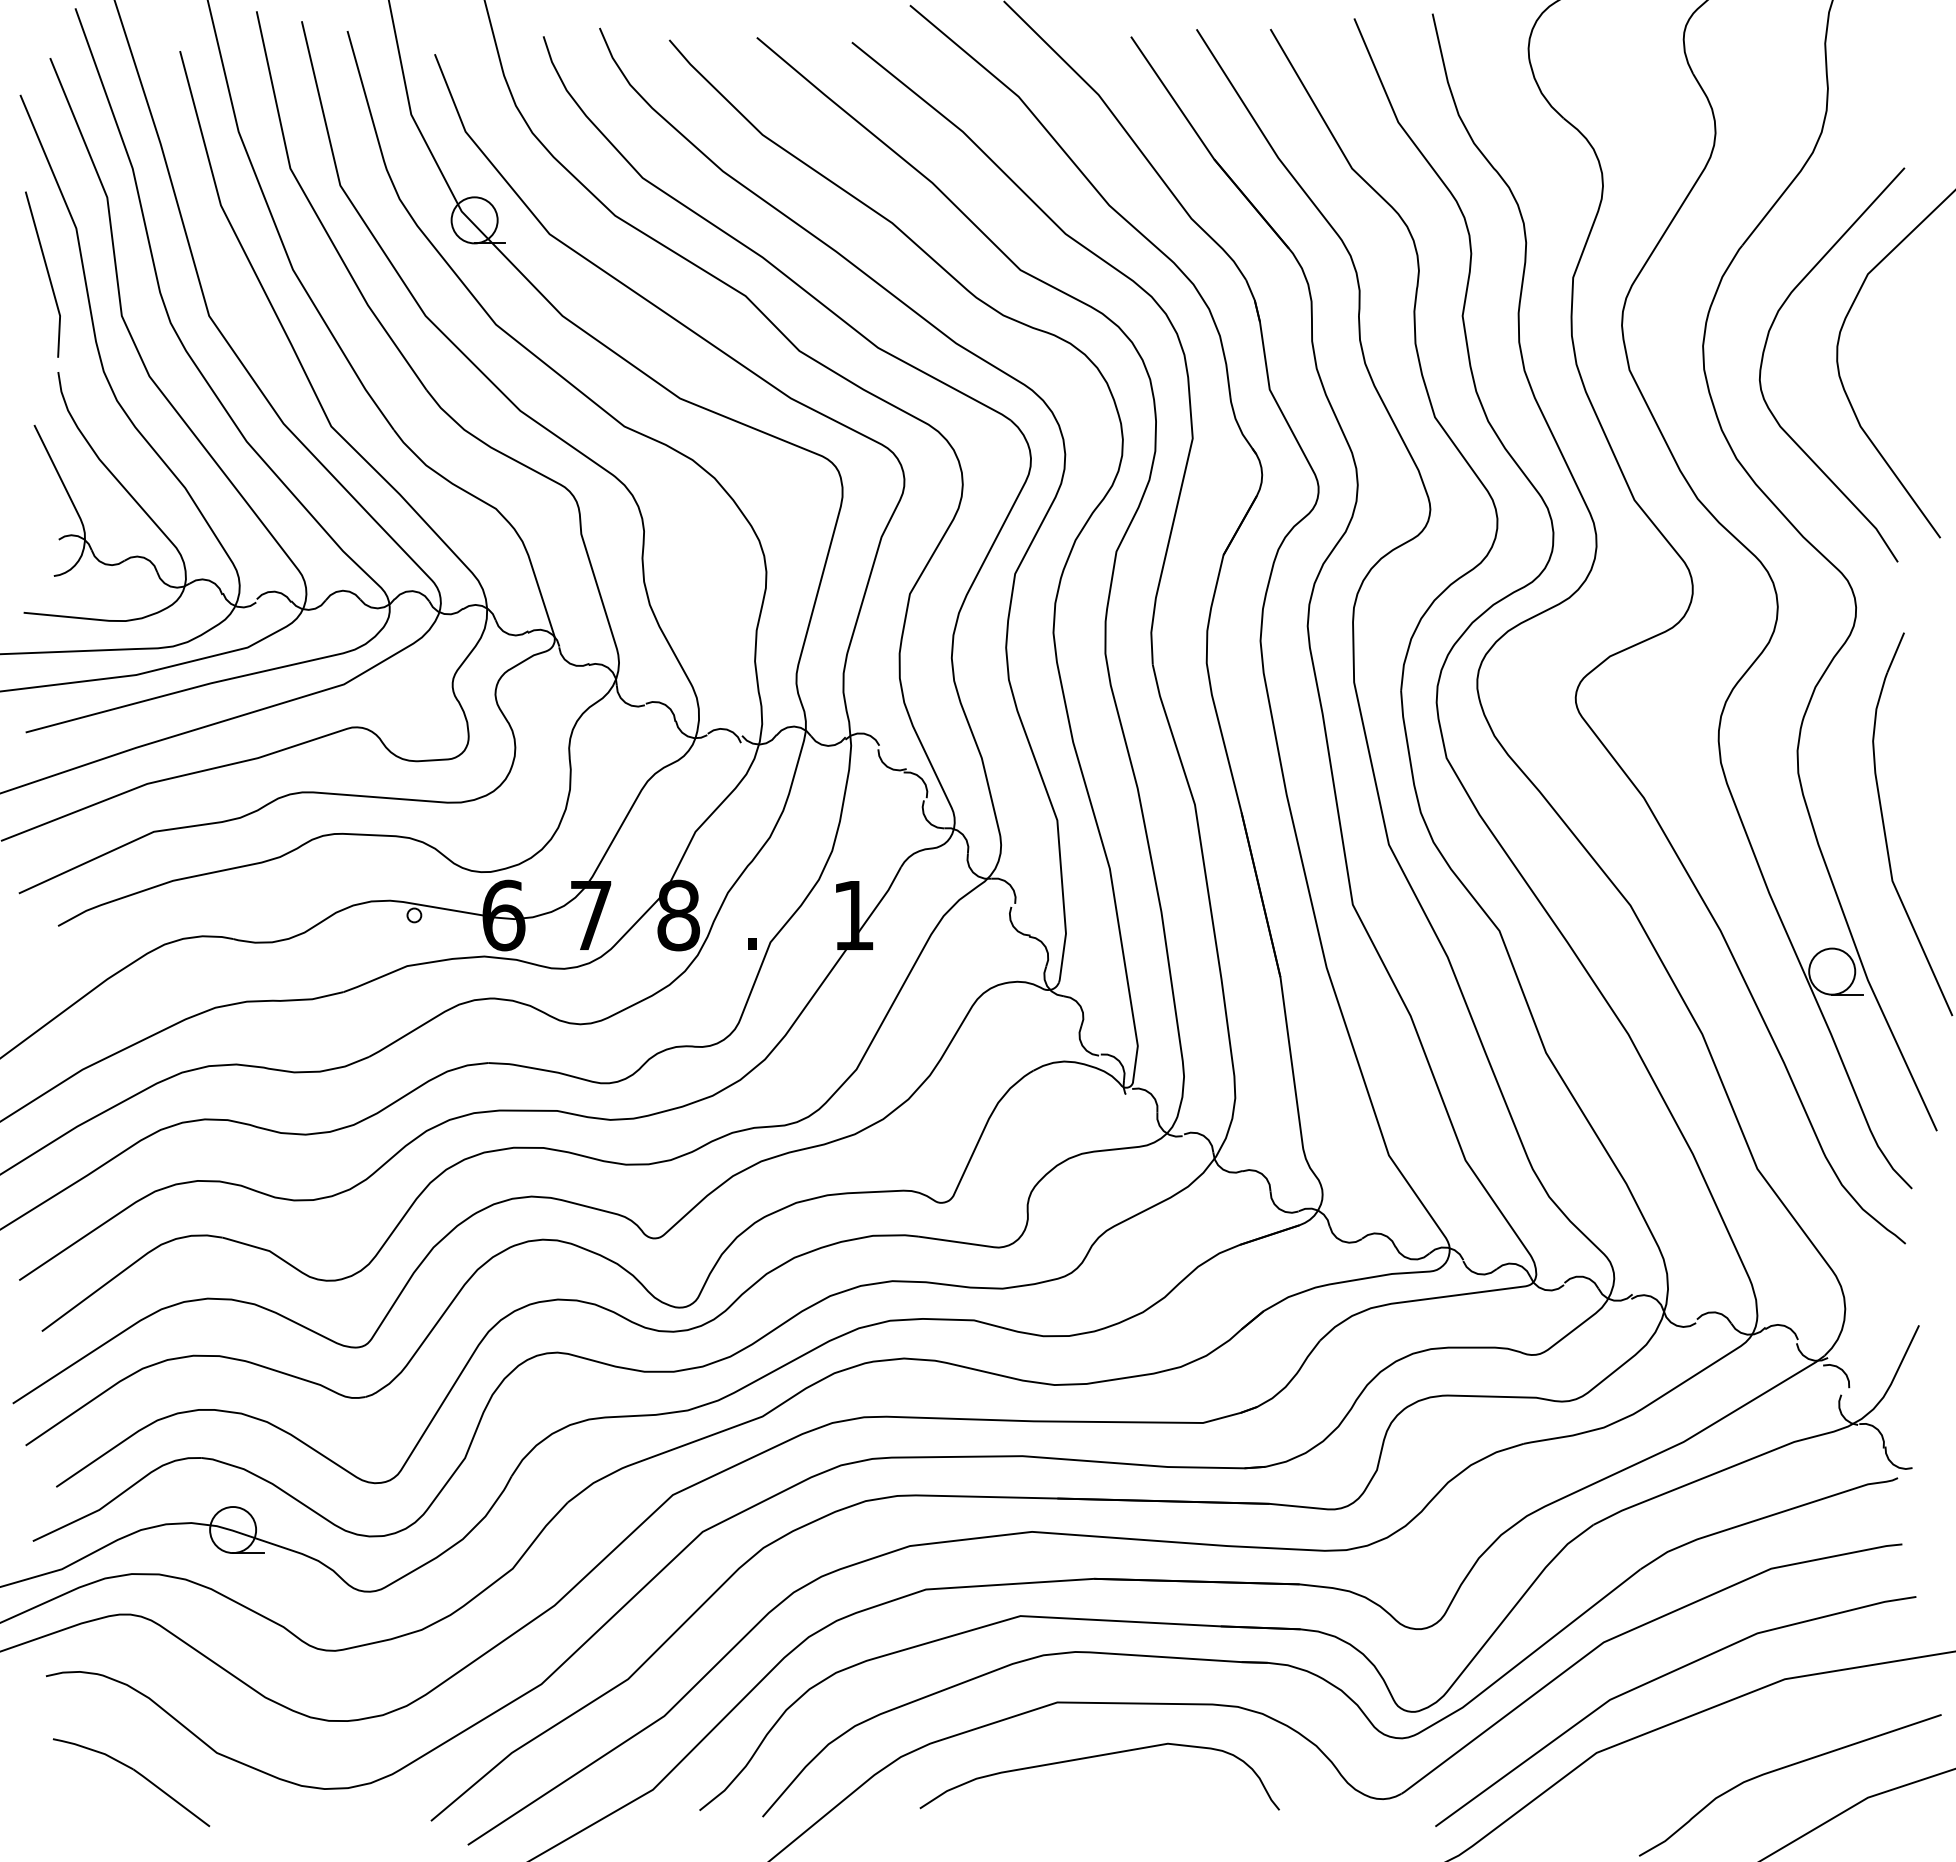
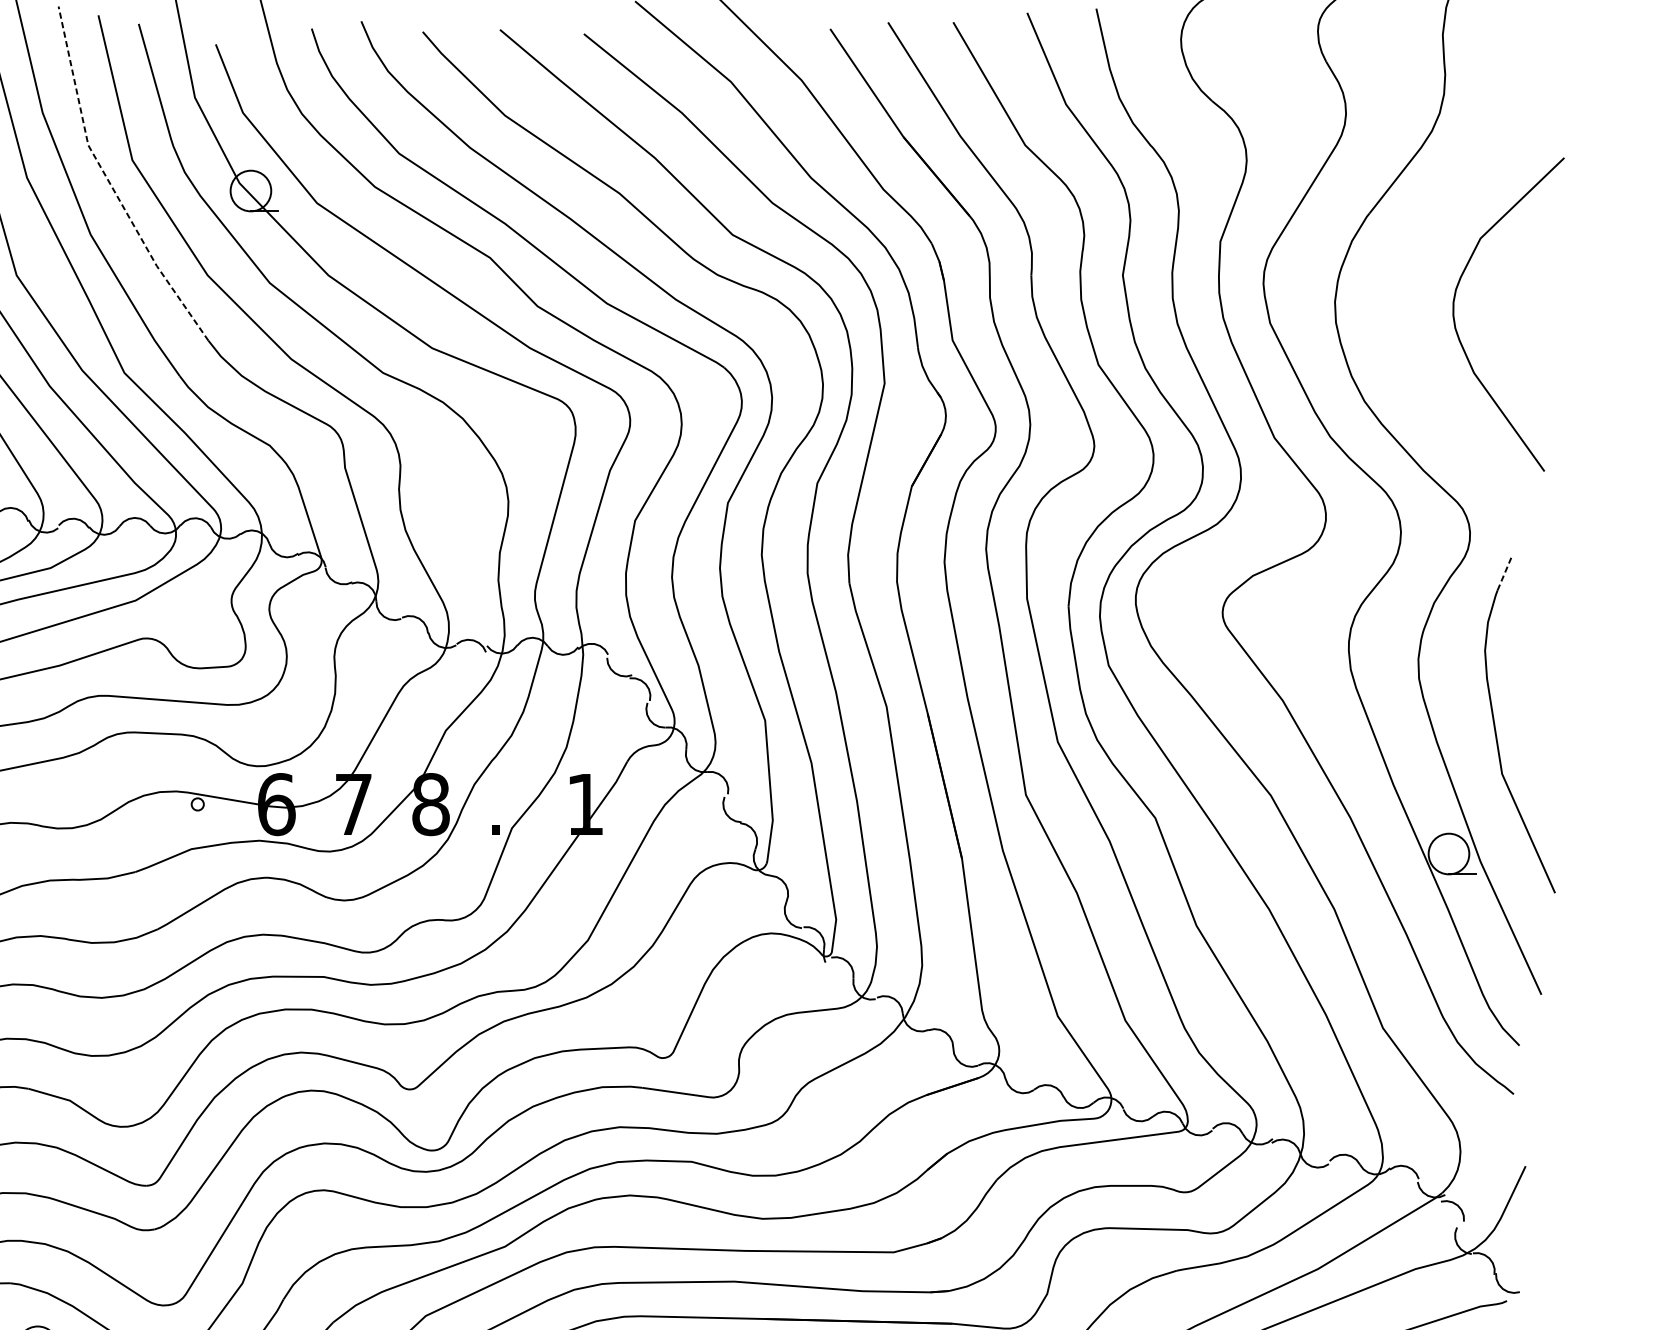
line: (314, 211) -> (109, 183), solid -> dashed
curve: (1765, 349) -> (1390, 305), removed
line: (1895, 652) -> (1504, 572), solid -> dashed

